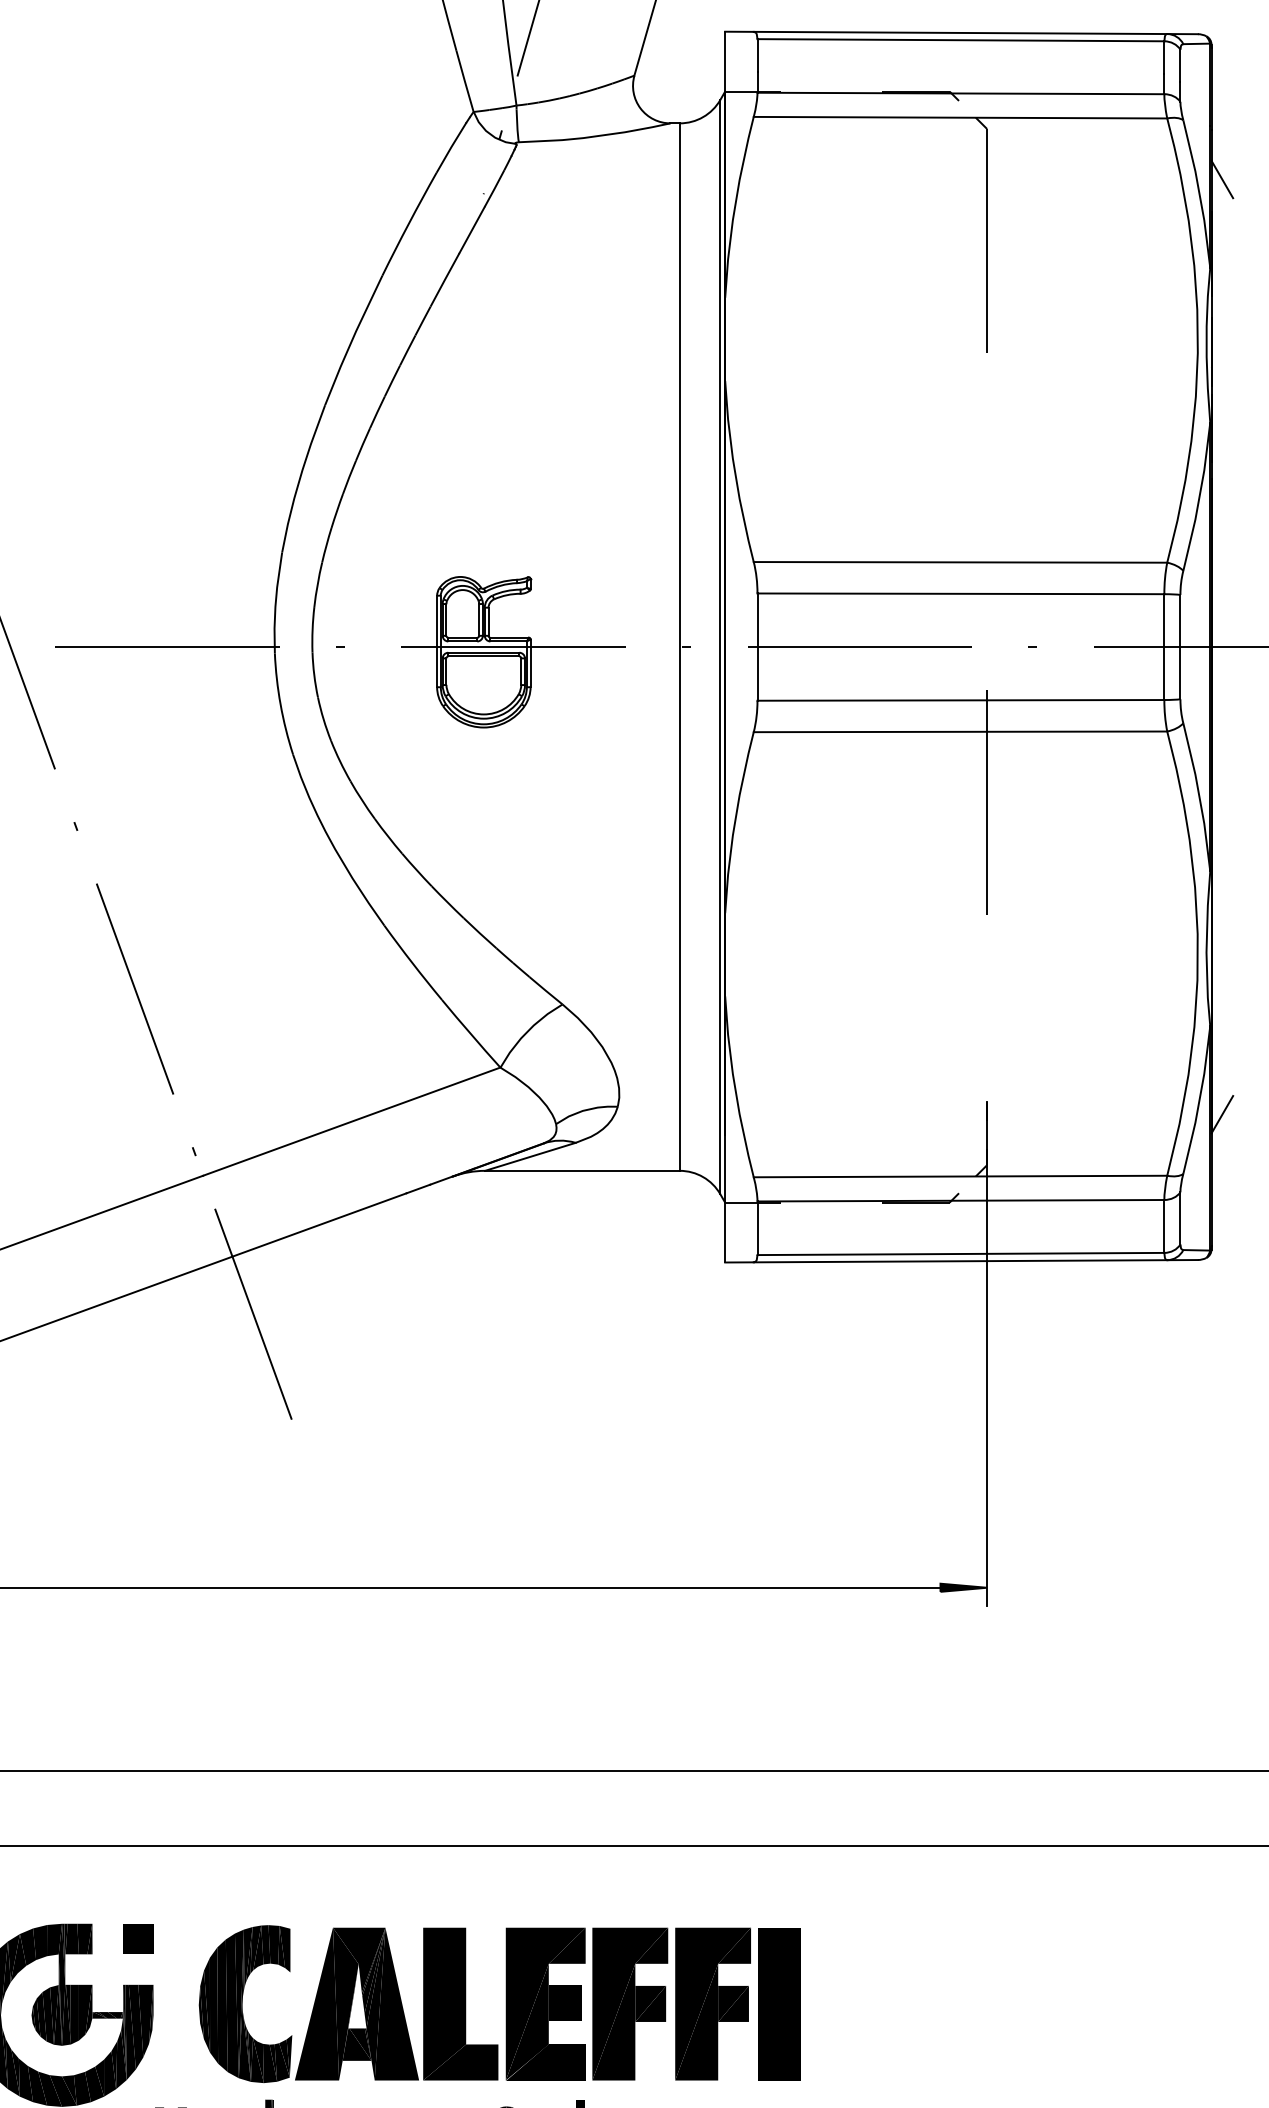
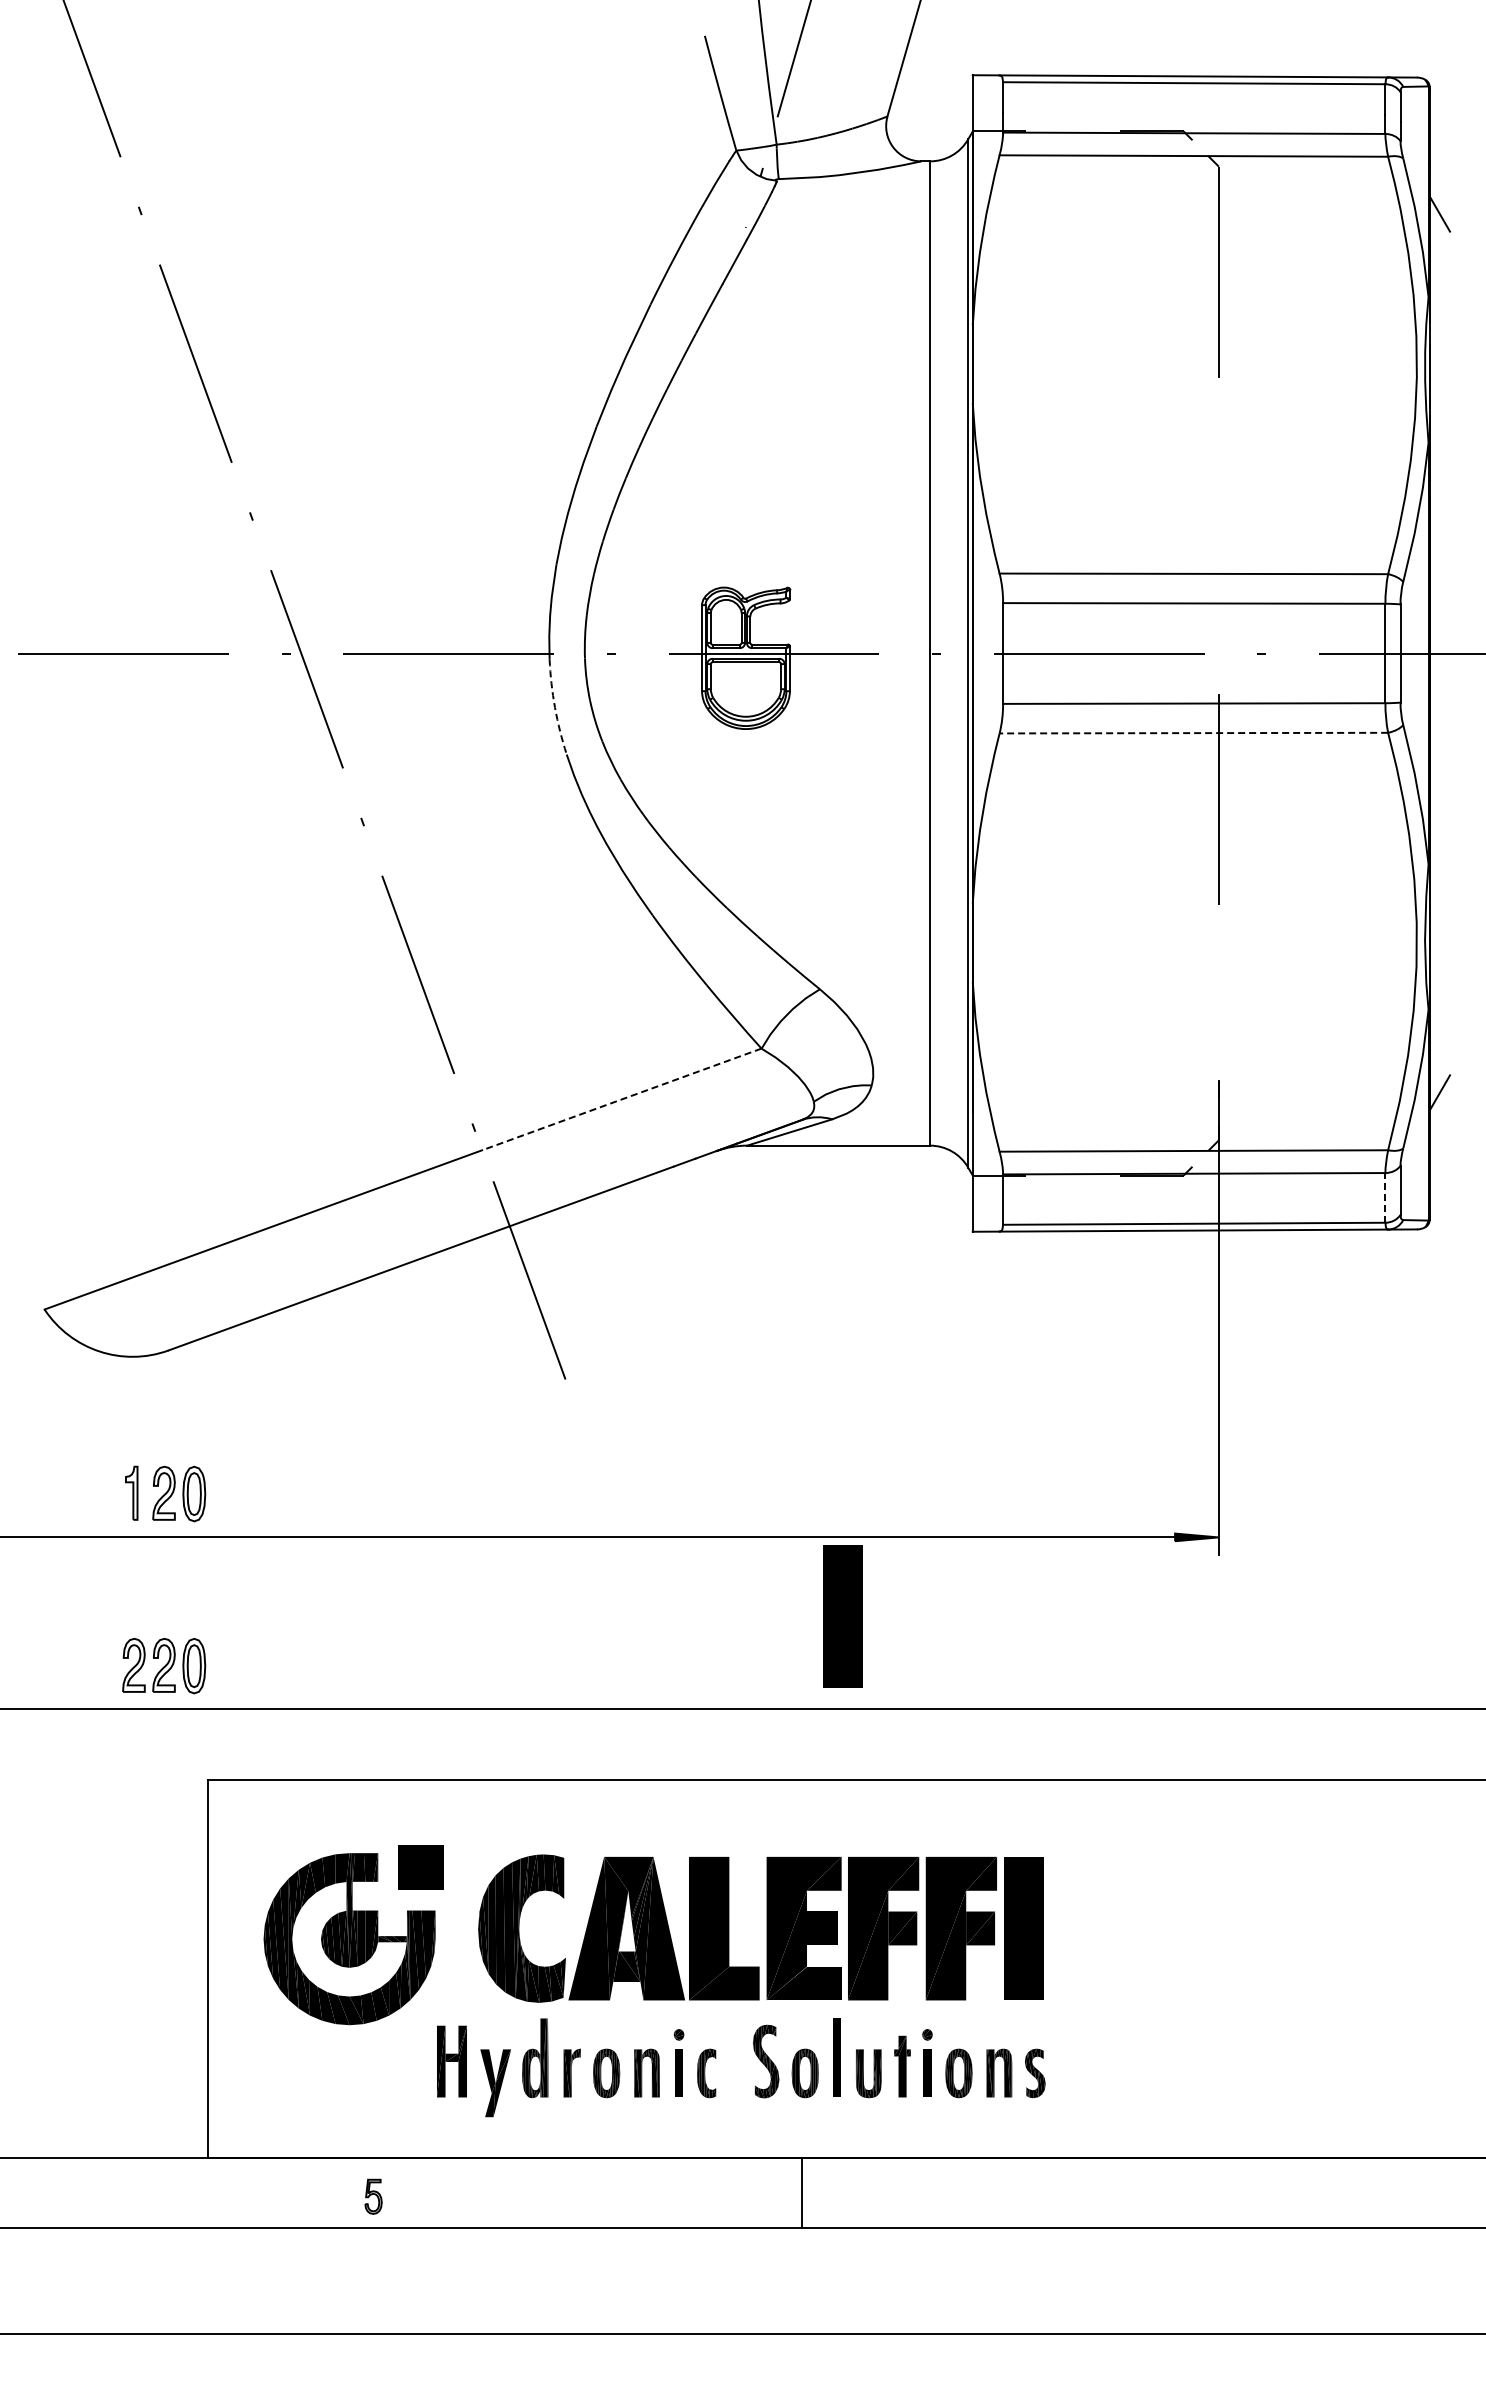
arc: (281, 704) -> (555, 707), solid -> dashed
line: (960, 732) -> (1193, 733), solid -> dashed
line: (351, 1121) -> (621, 1099), solid -> dashed
line: (1164, 1226) -> (1385, 1197), solid -> dashed
part: (586, 1671) -> (842, 1616), added
part: (138, 1939) -> (421, 1867), size x1.6

